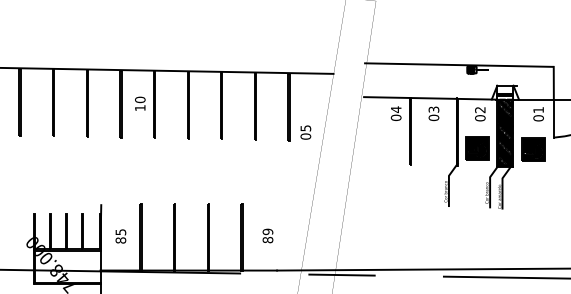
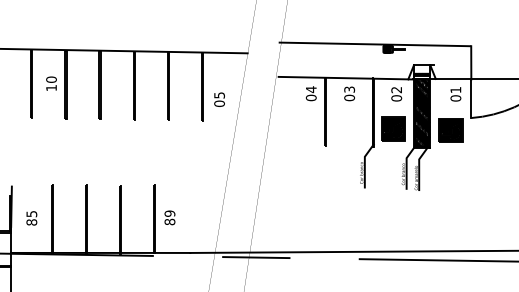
text: (305, 132) -> (219, 99), moved
text: (267, 235) -> (169, 217), moved

